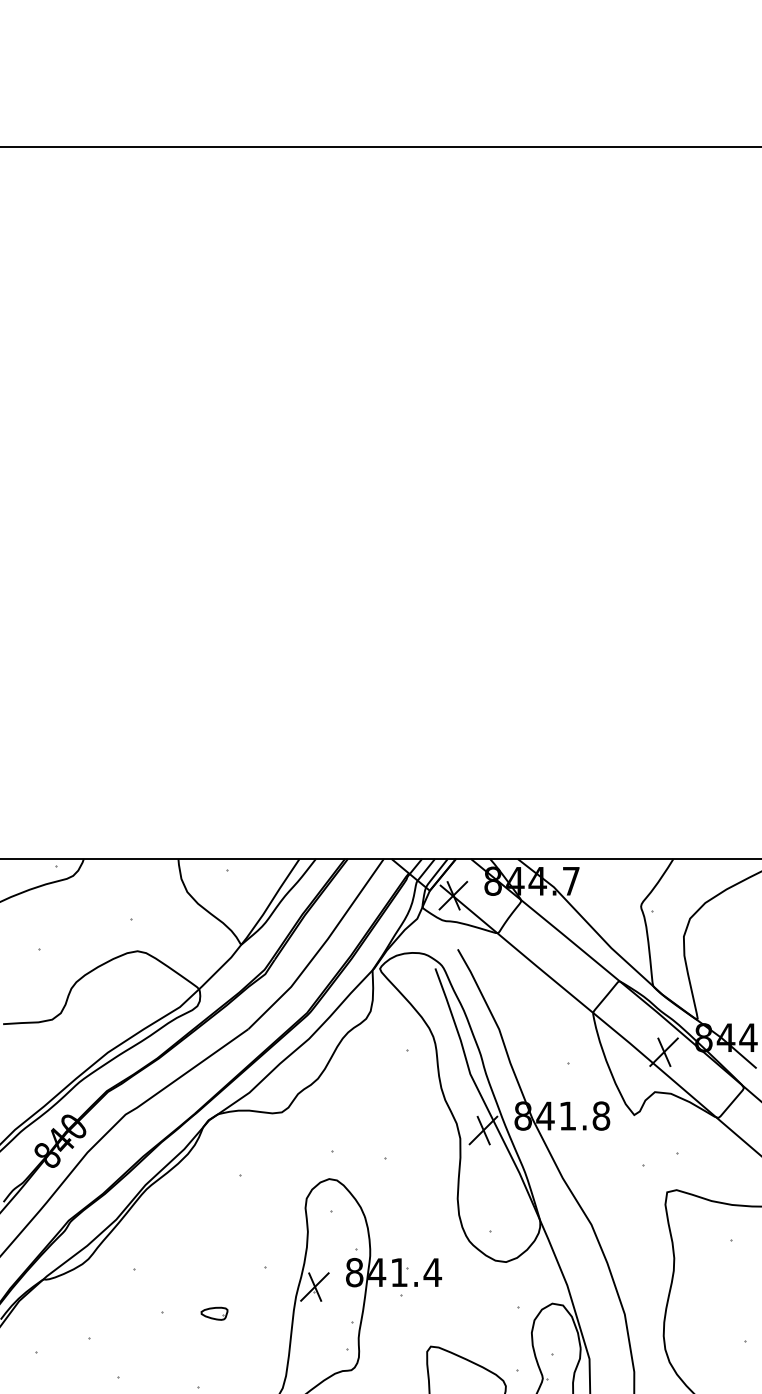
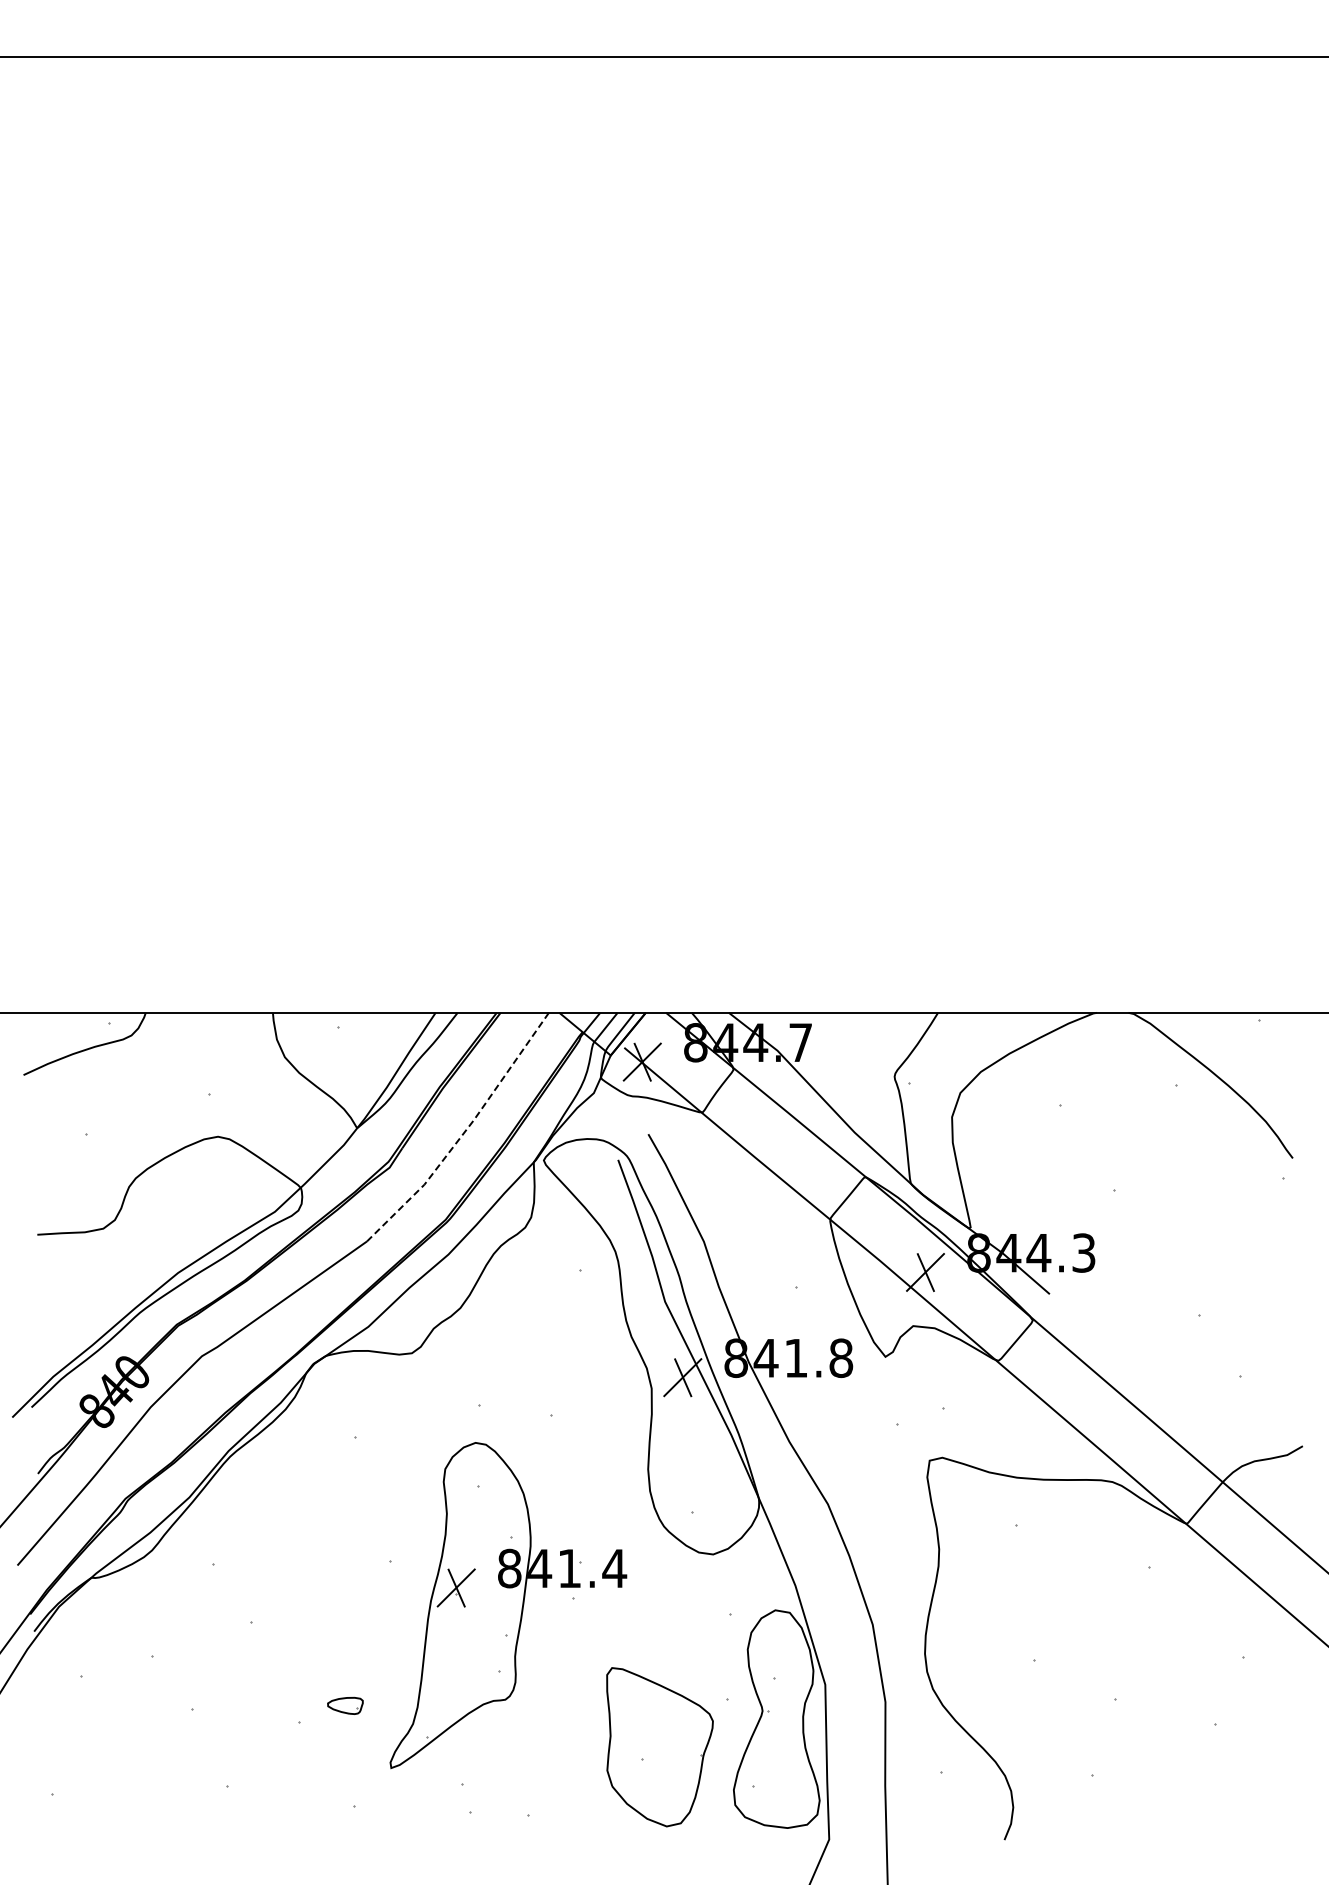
line: (321, 948) -> (464, 1132), solid -> dashed
part: (214, 1313) -> (345, 1705), moved

